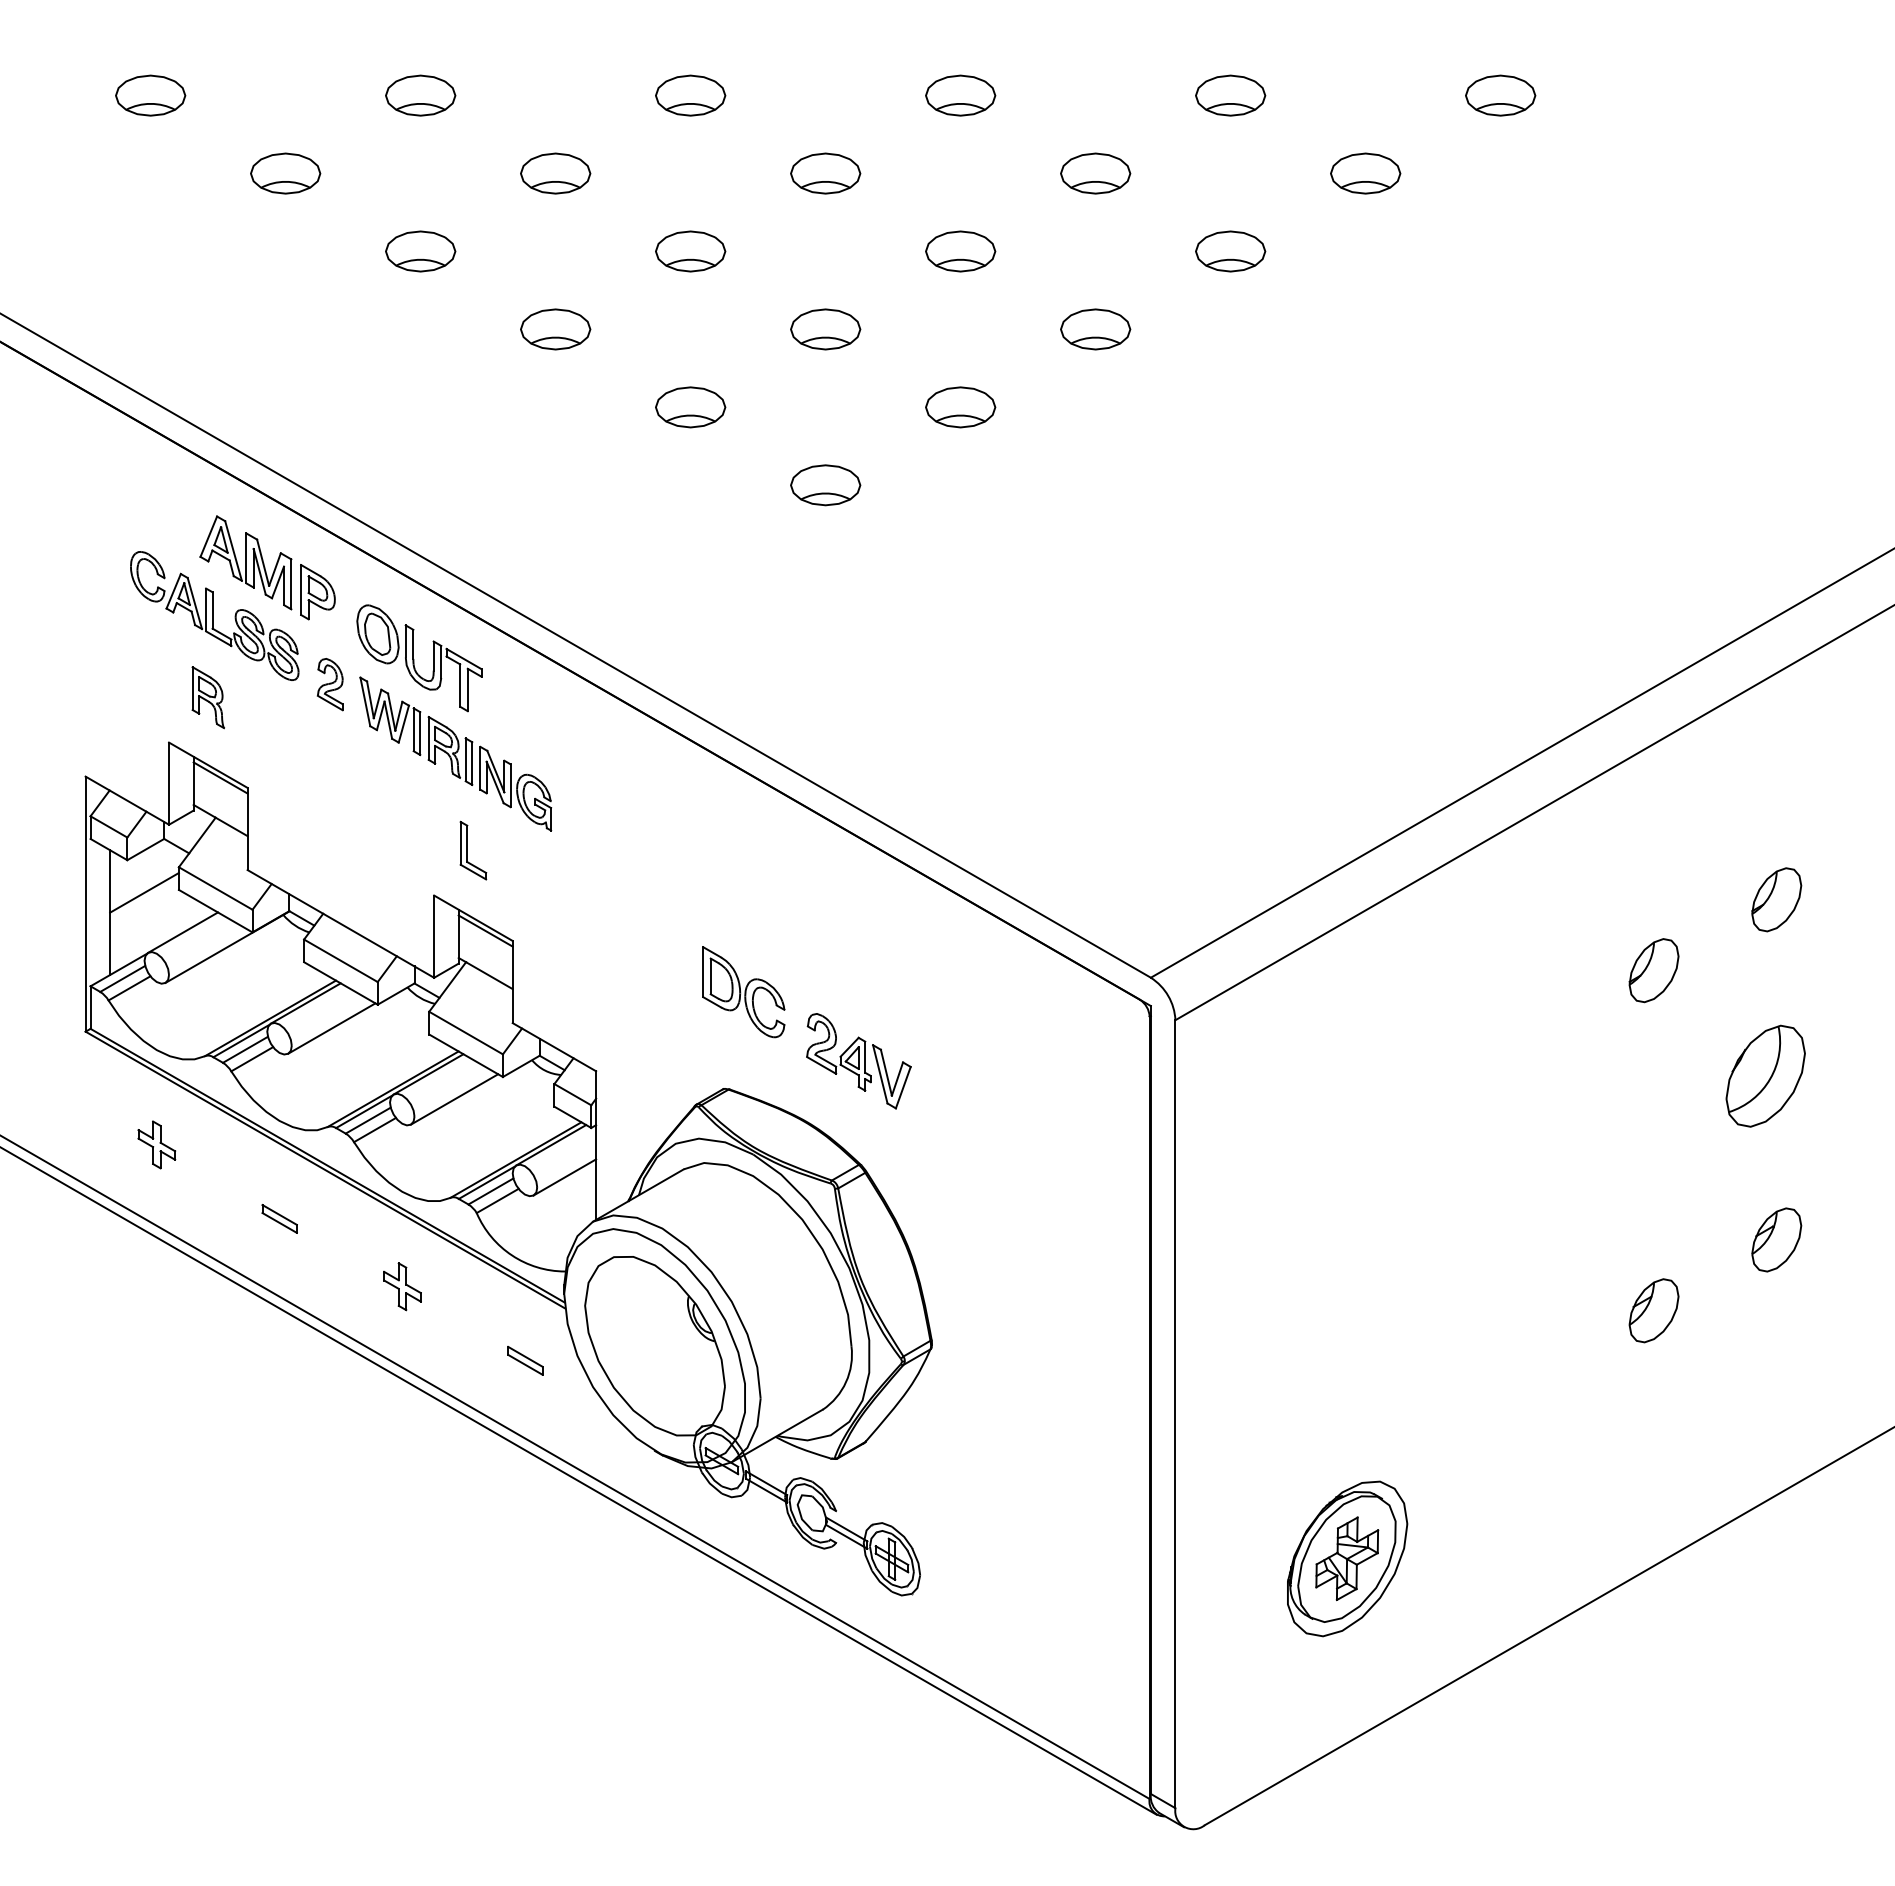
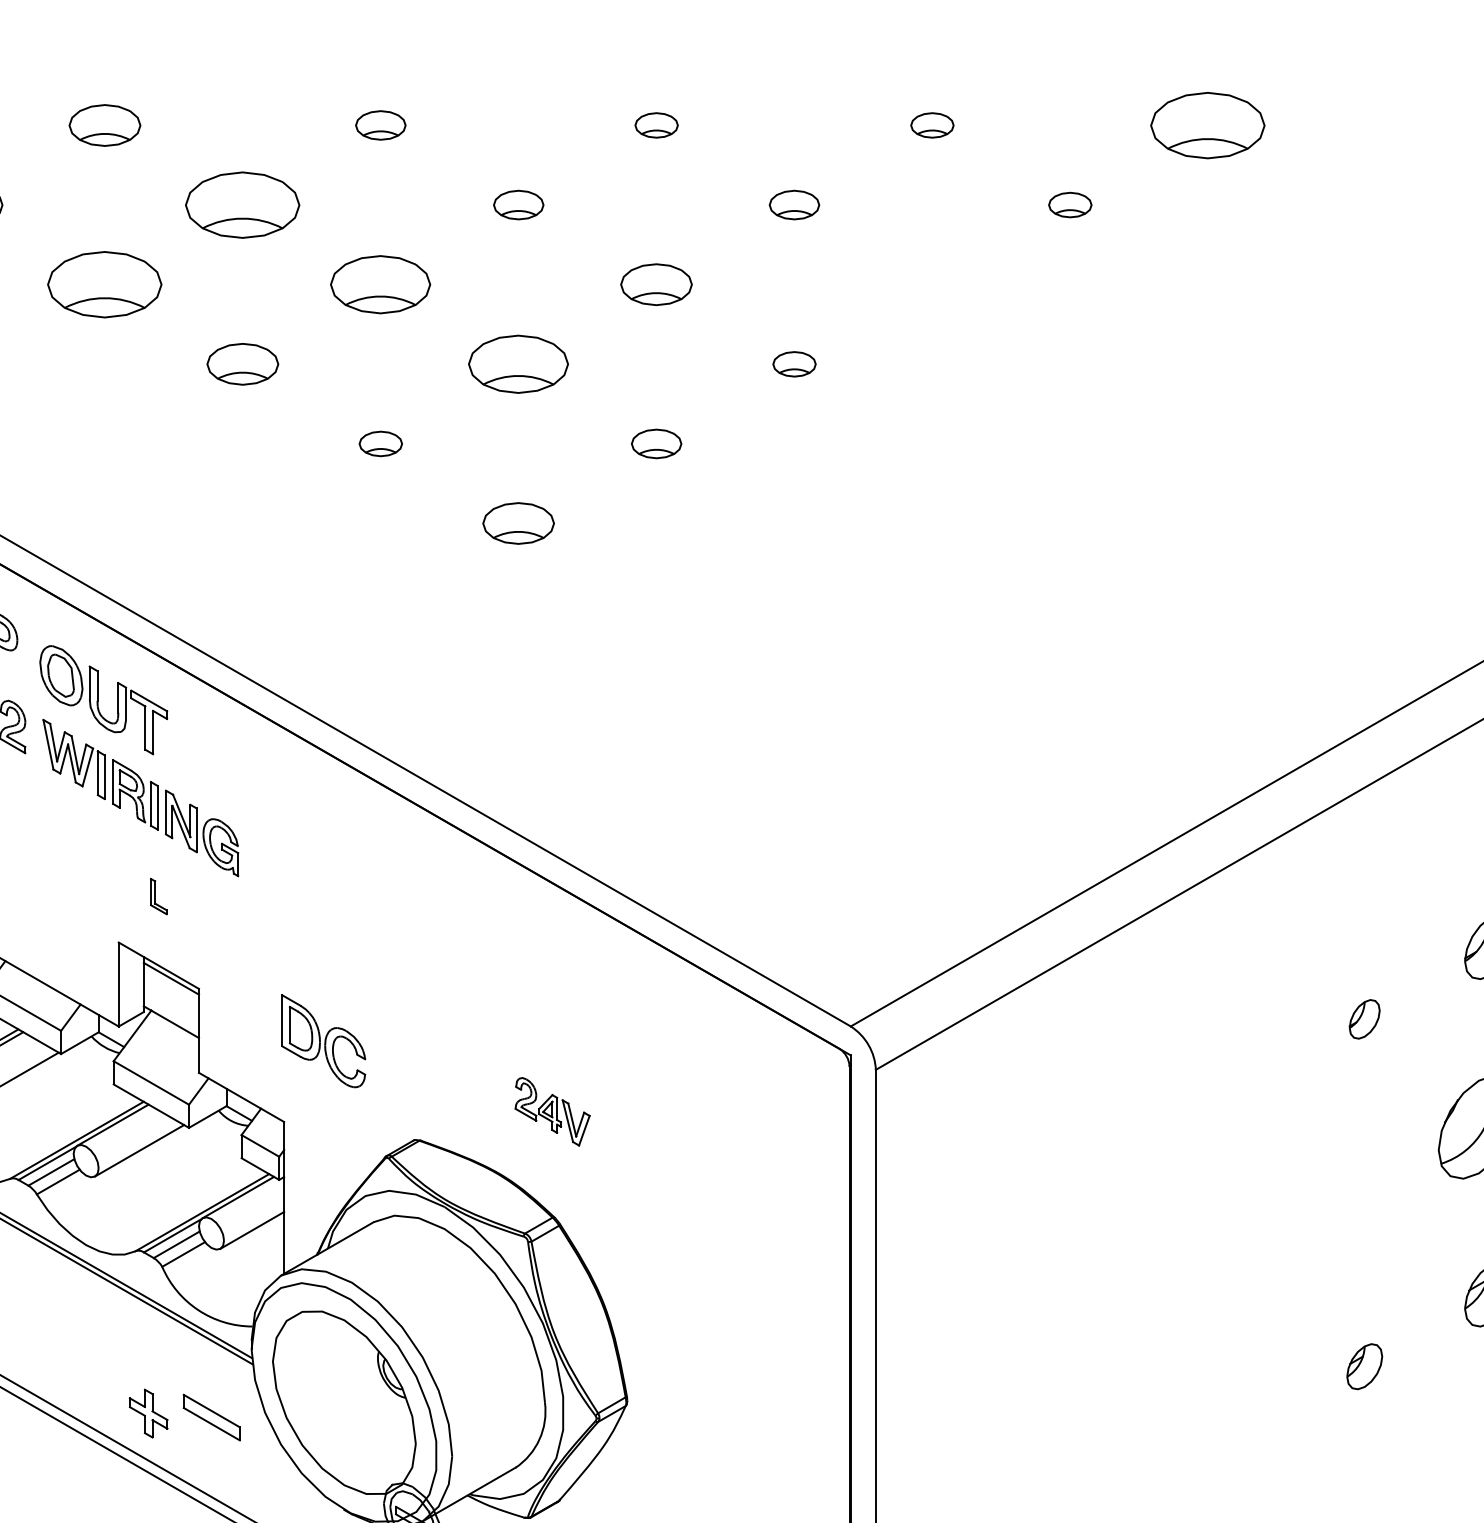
part: (690, 95) -> (380, 125), size x0.7
part: (960, 95) -> (656, 125), size x0.6
part: (1230, 95) -> (932, 125), size x0.6
part: (1500, 95) -> (1207, 125), size x1.6
part: (555, 173) -> (242, 205), size x1.6
part: (825, 173) -> (518, 205), size x0.7
part: (1095, 173) -> (794, 205), size x0.7
part: (1365, 173) -> (1070, 205), size x0.6
part: (420, 251) -> (104, 284), size x1.6
part: (690, 251) -> (380, 284), size x1.4
part: (1230, 251) -> (932, 284), removed
part: (825, 329) -> (518, 364), size x1.4
part: (1095, 329) -> (794, 364), size x0.6
part: (690, 407) -> (380, 444), size x0.6
part: (960, 407) -> (656, 444), size x0.7
part: (473, 850) -> (158, 896), size x0.6
part: (1653, 970) -> (1364, 1019), size x0.6
part: (743, 992) -> (323, 1041), moved
part: (858, 1061) -> (552, 1112), size x0.7
part: (402, 1286) -> (148, 1413), moved
part: (1653, 1310) -> (1364, 1366), size x0.7
part: (525, 1360) -> (212, 1417), size x1.6

